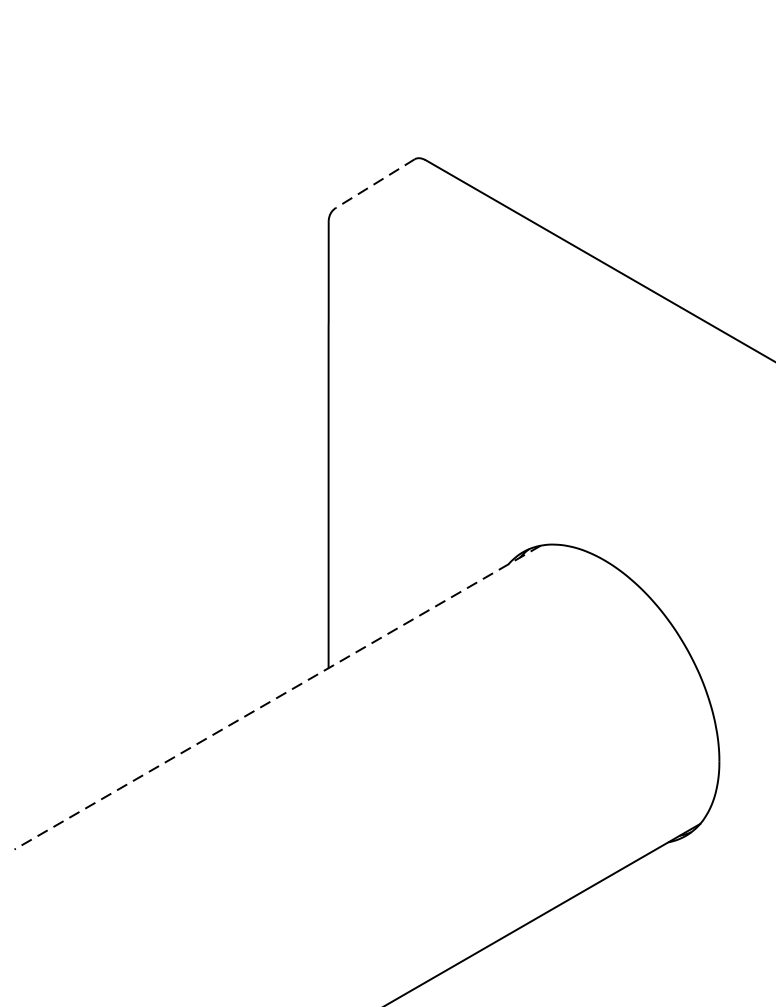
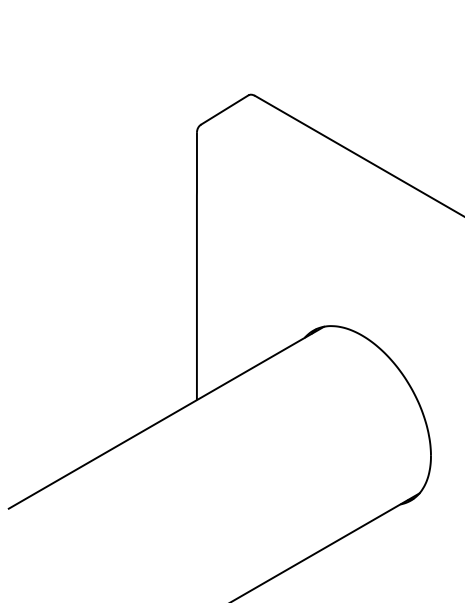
line: (374, 182) -> (224, 109), dashed -> solid
line: (277, 697) -> (166, 417), dashed -> solid

